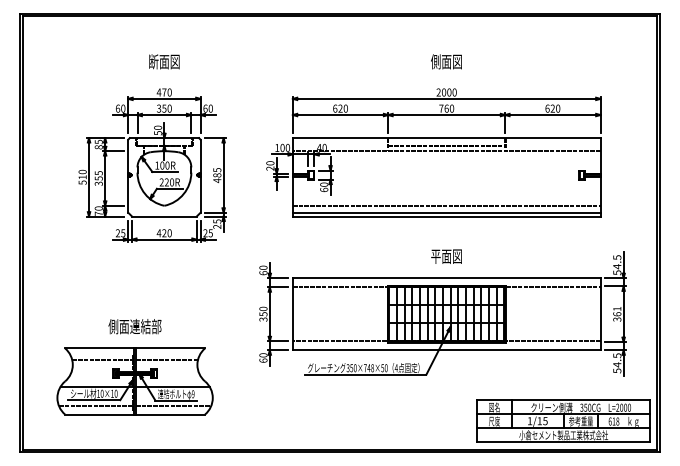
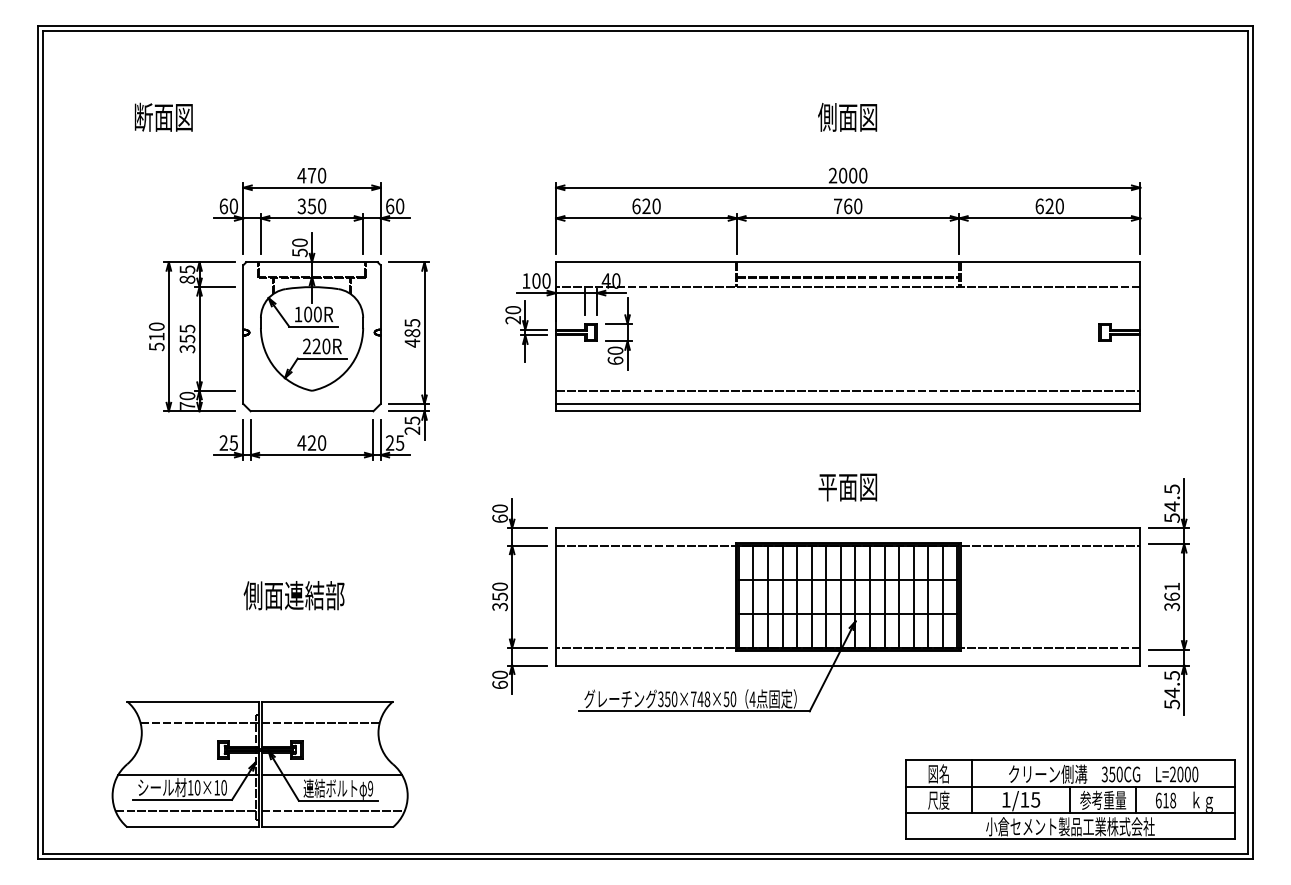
text: (164, 61) -> (164, 116), moved
text: (134, 326) -> (293, 595), moved
part: (134, 381) -> (258, 764), moved

